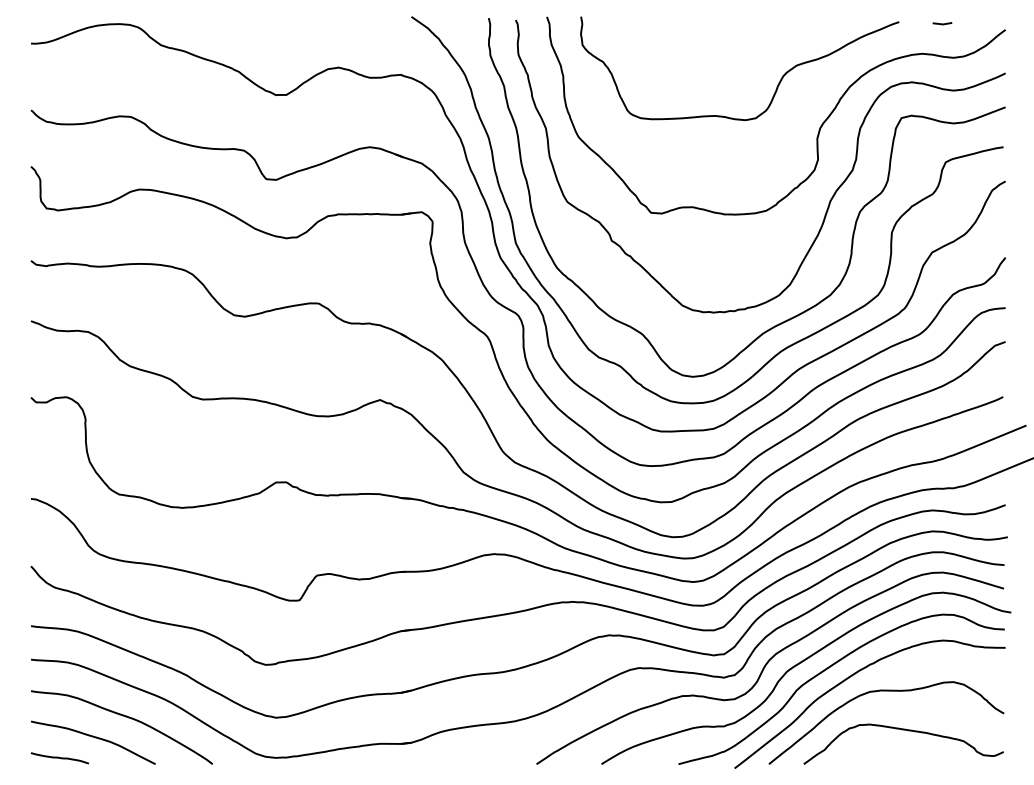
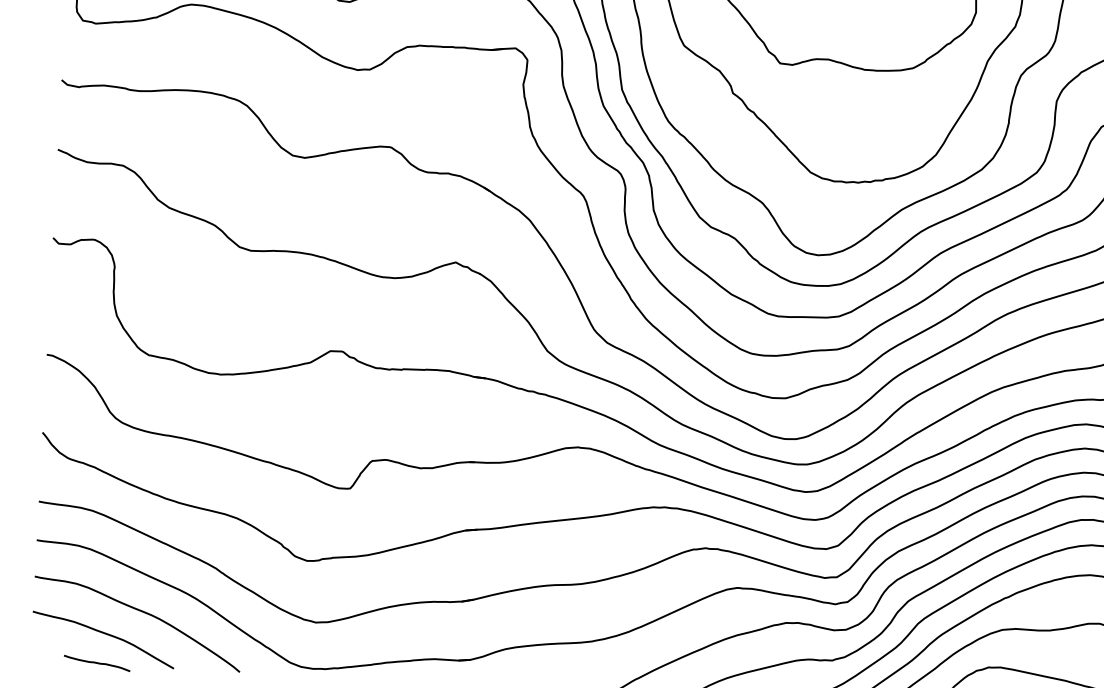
curve: (59, 758) -> (96, 663), moved

